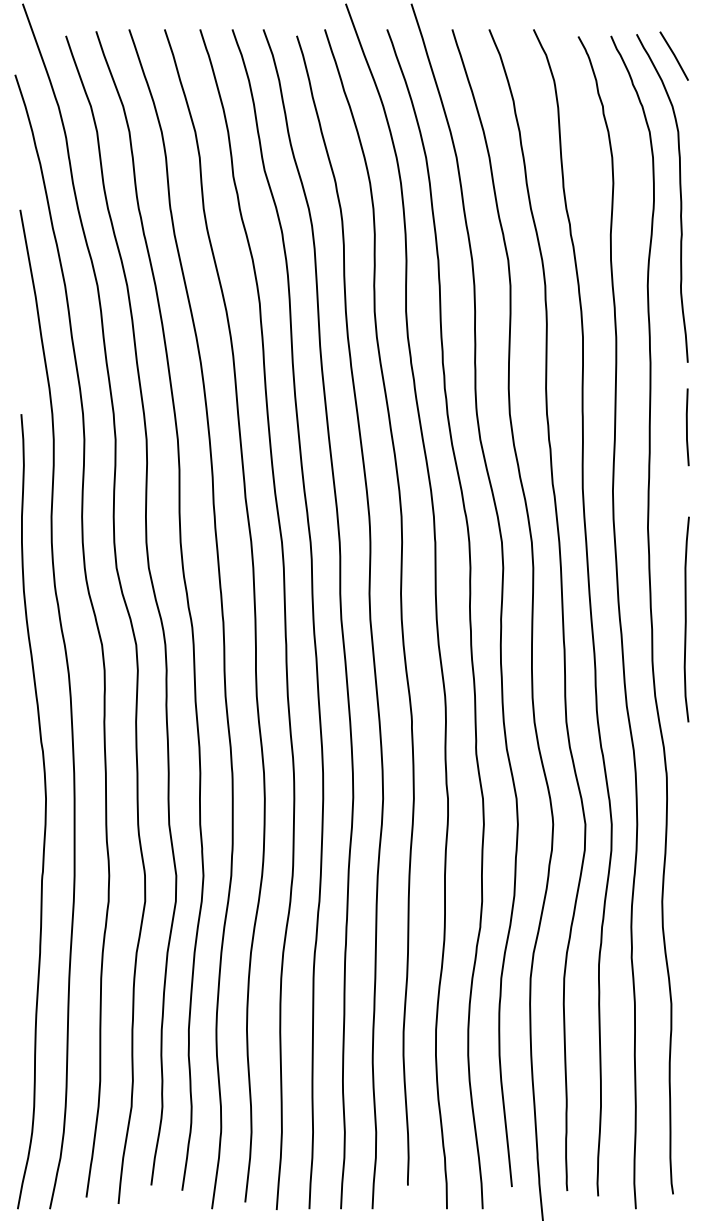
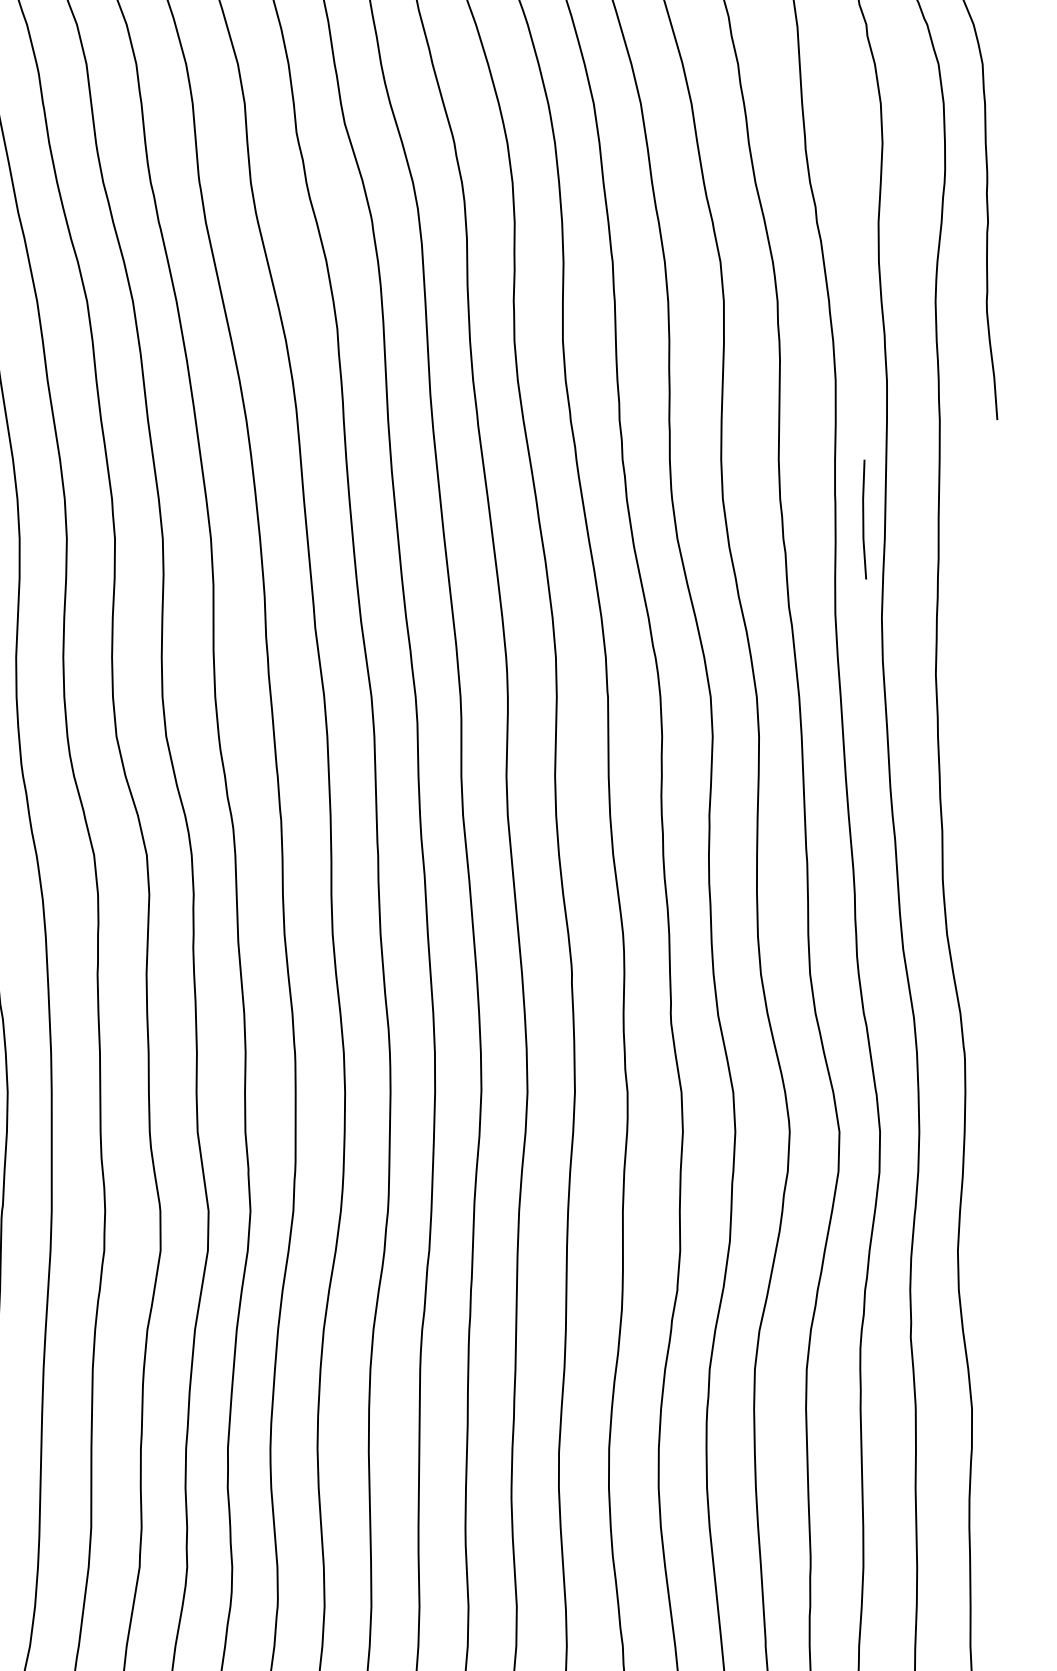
line: (687, 427) -> (864, 519), moved
curve: (686, 619) -> (995, 815), removed

